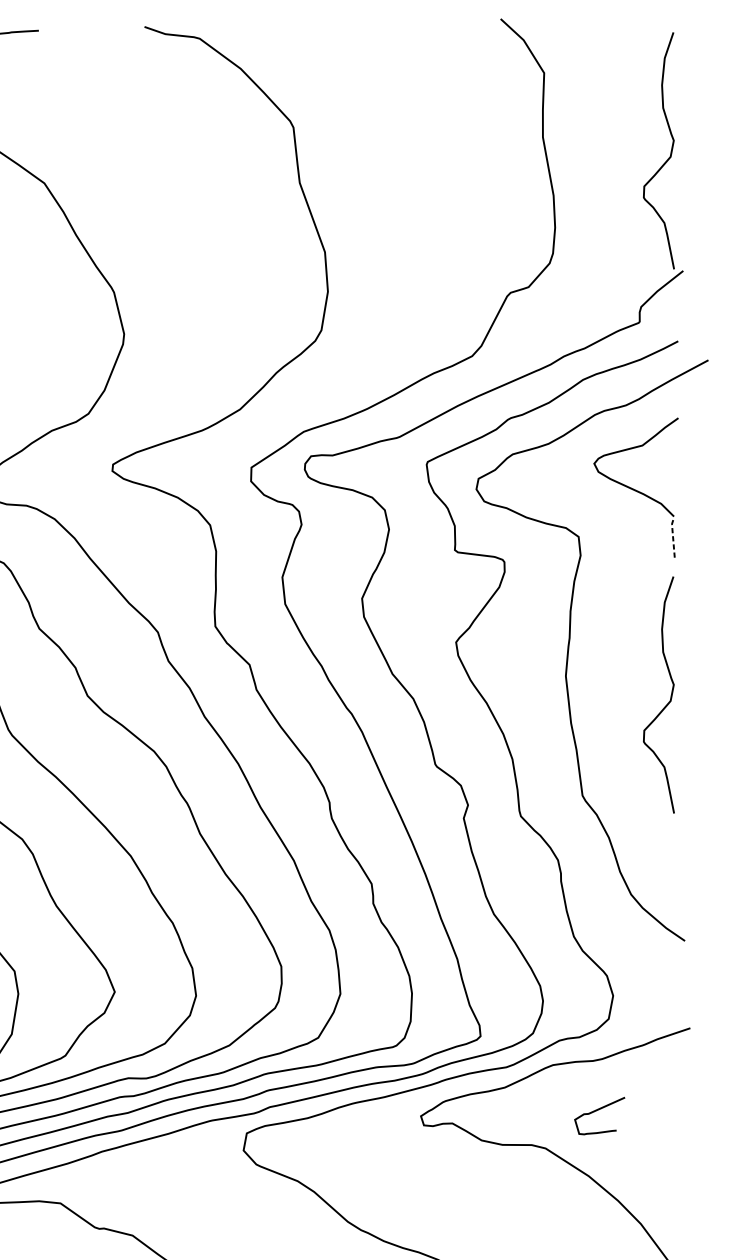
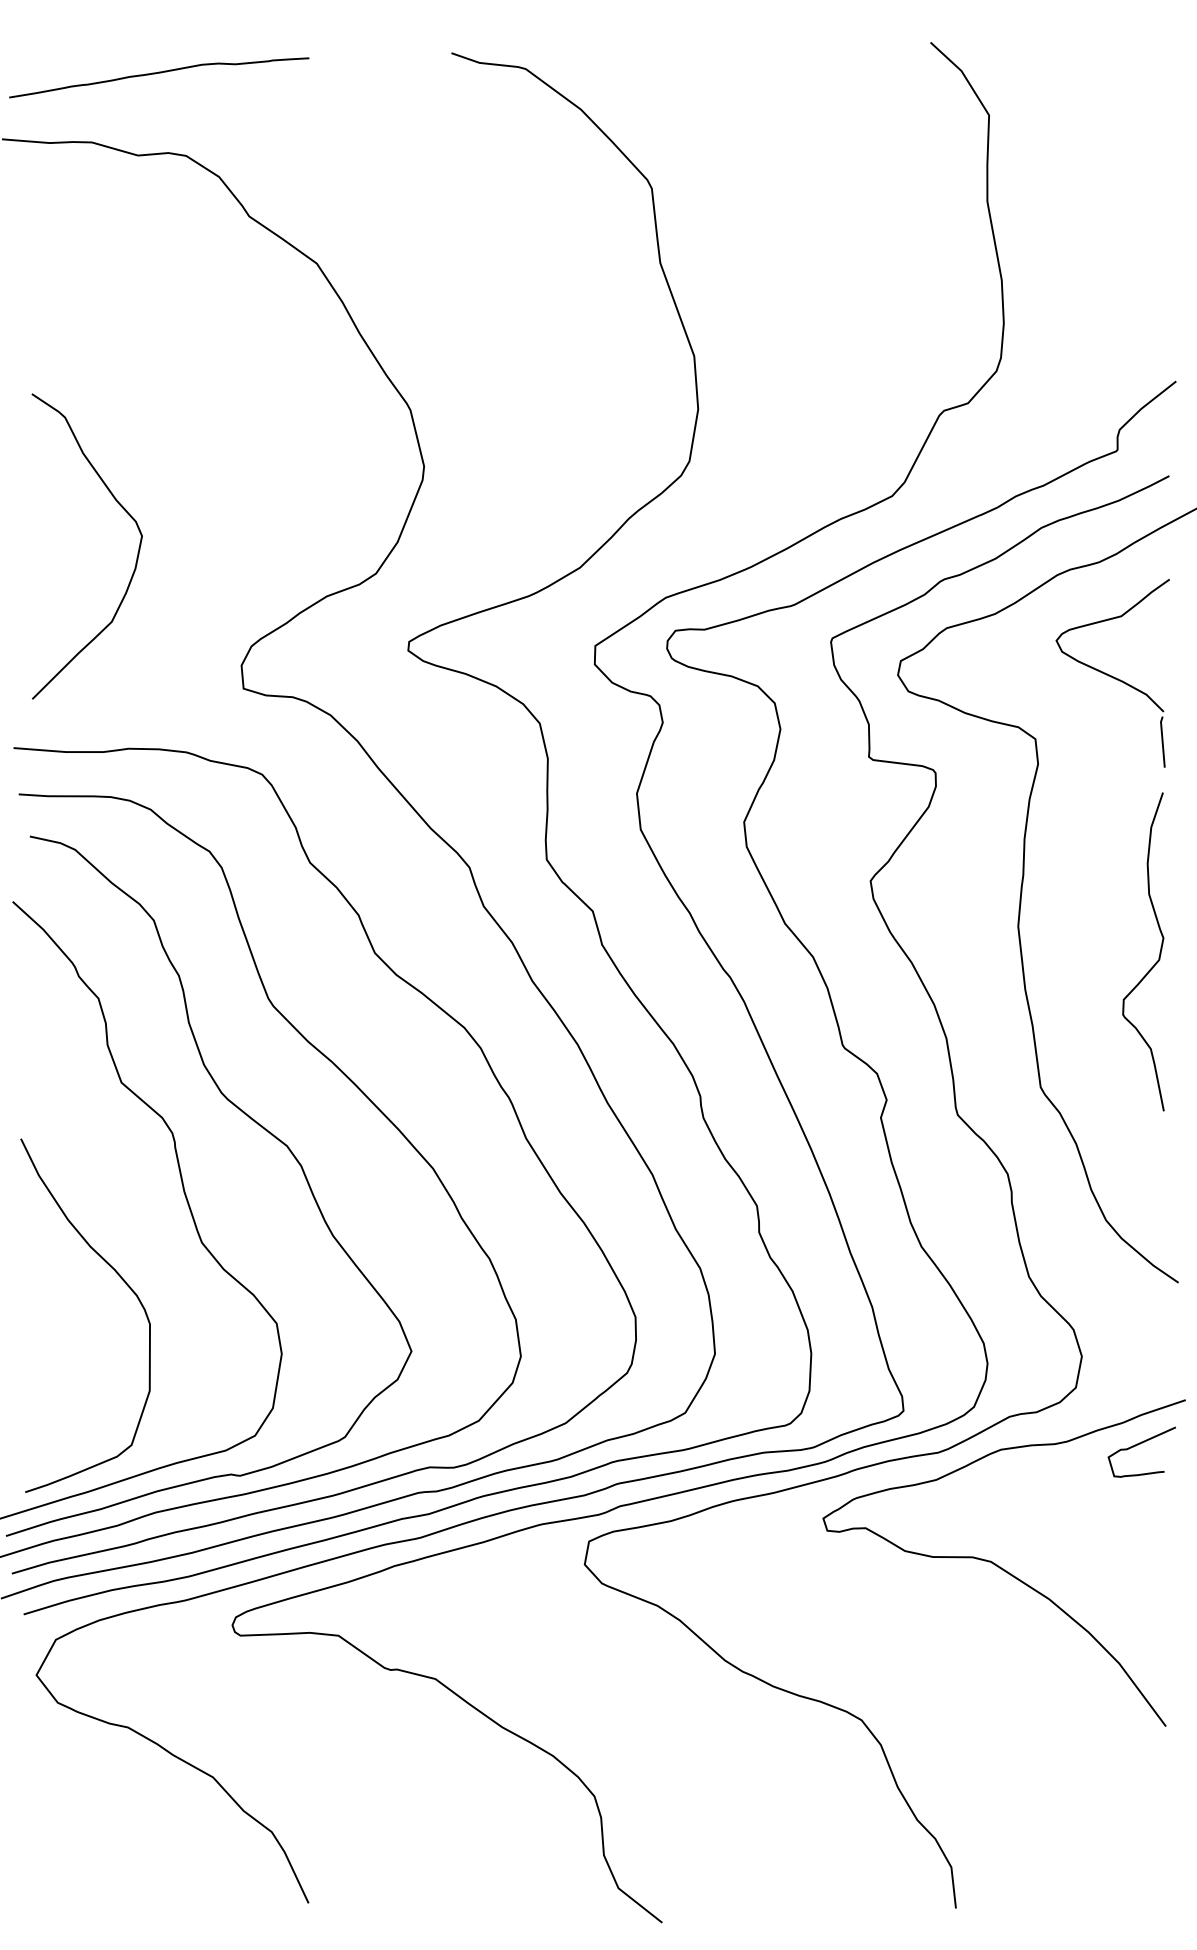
curve: (670, 151) -> (1159, 220), removed
line: (673, 538) -> (1162, 741), dashed -> solid
curve: (597, 1111) -> (1138, 1445), moved

